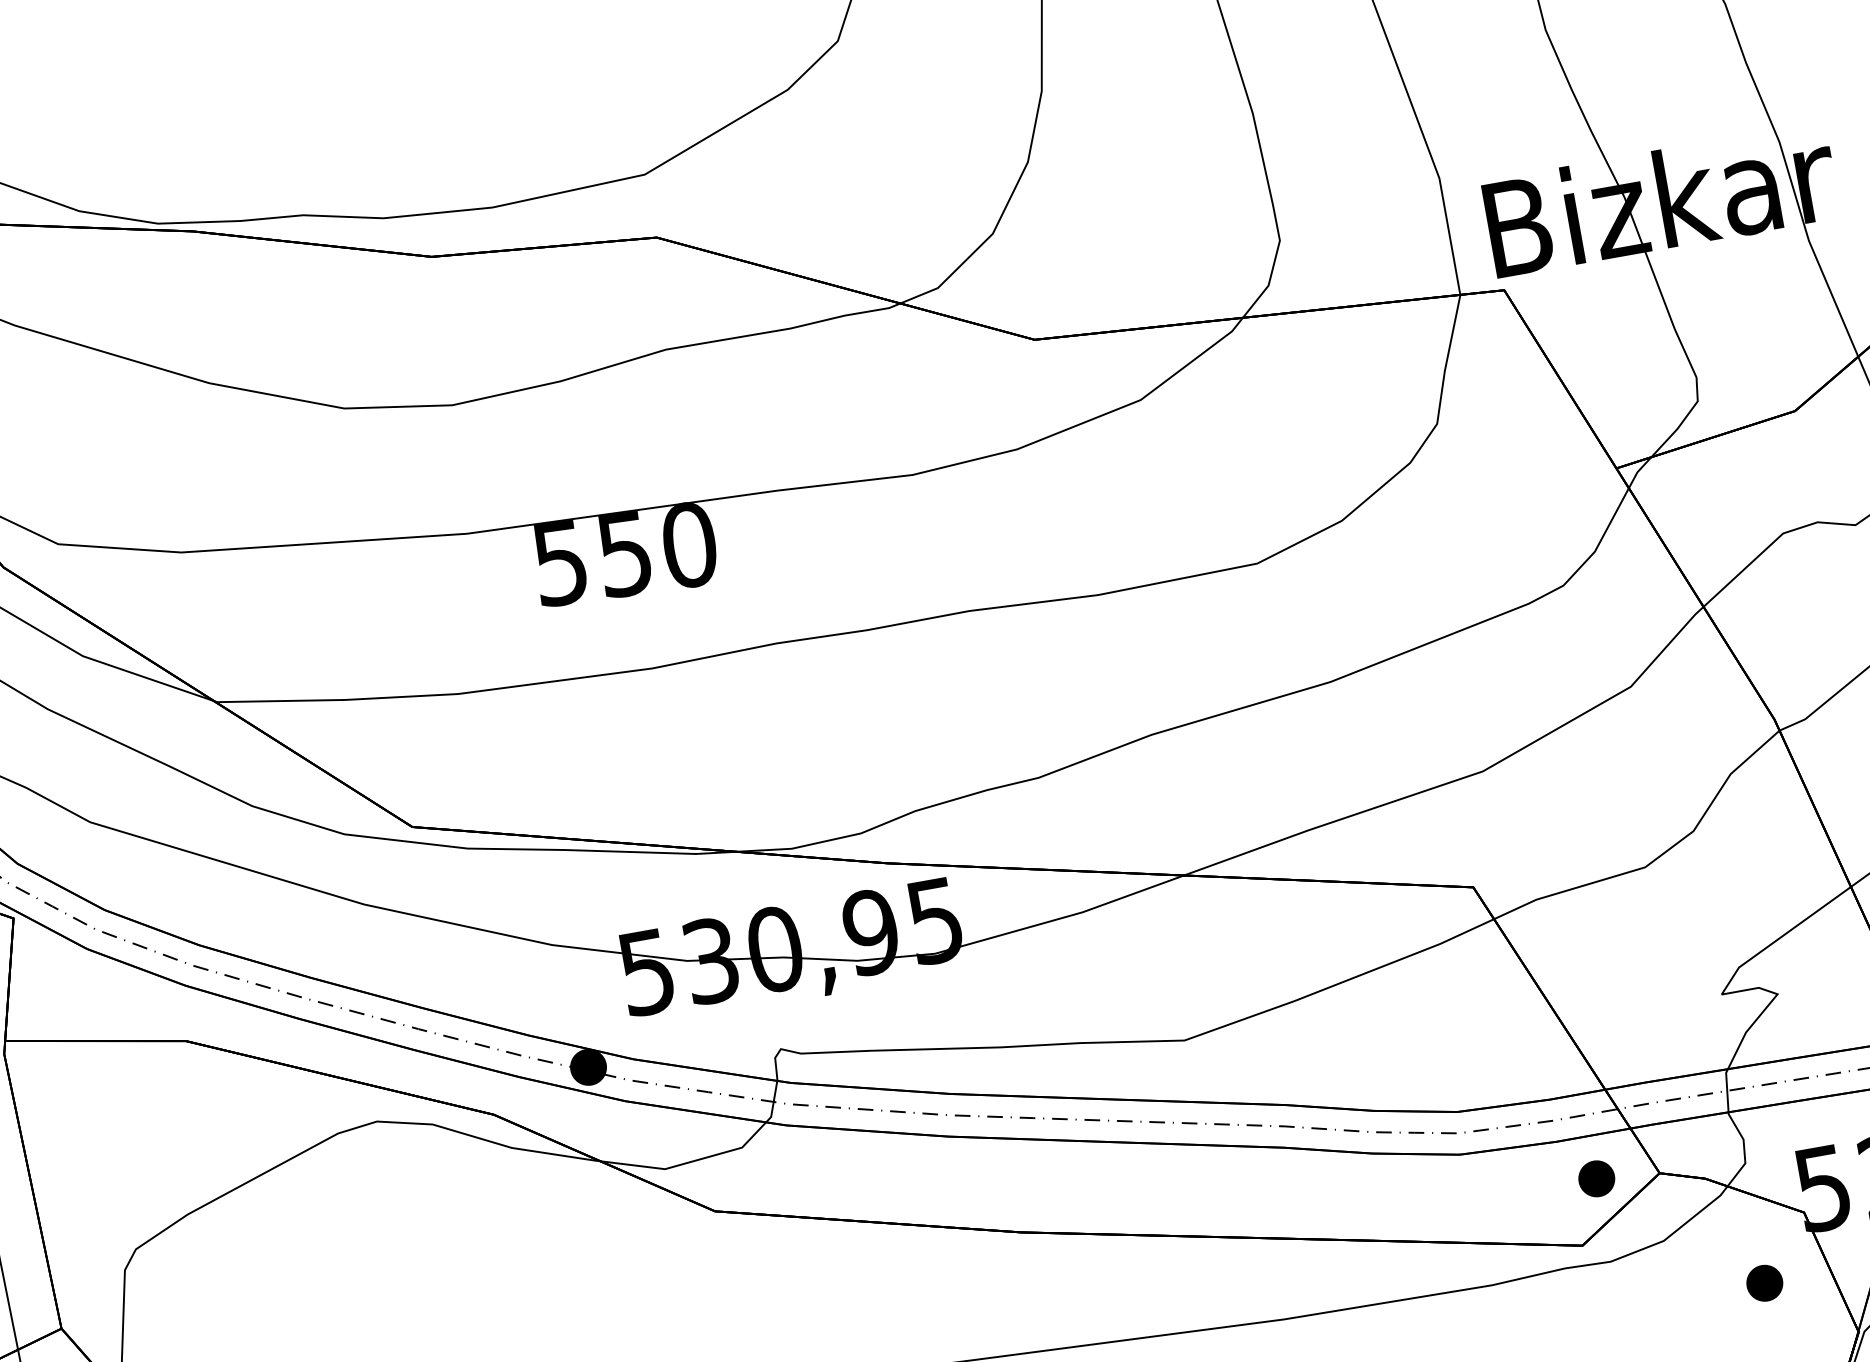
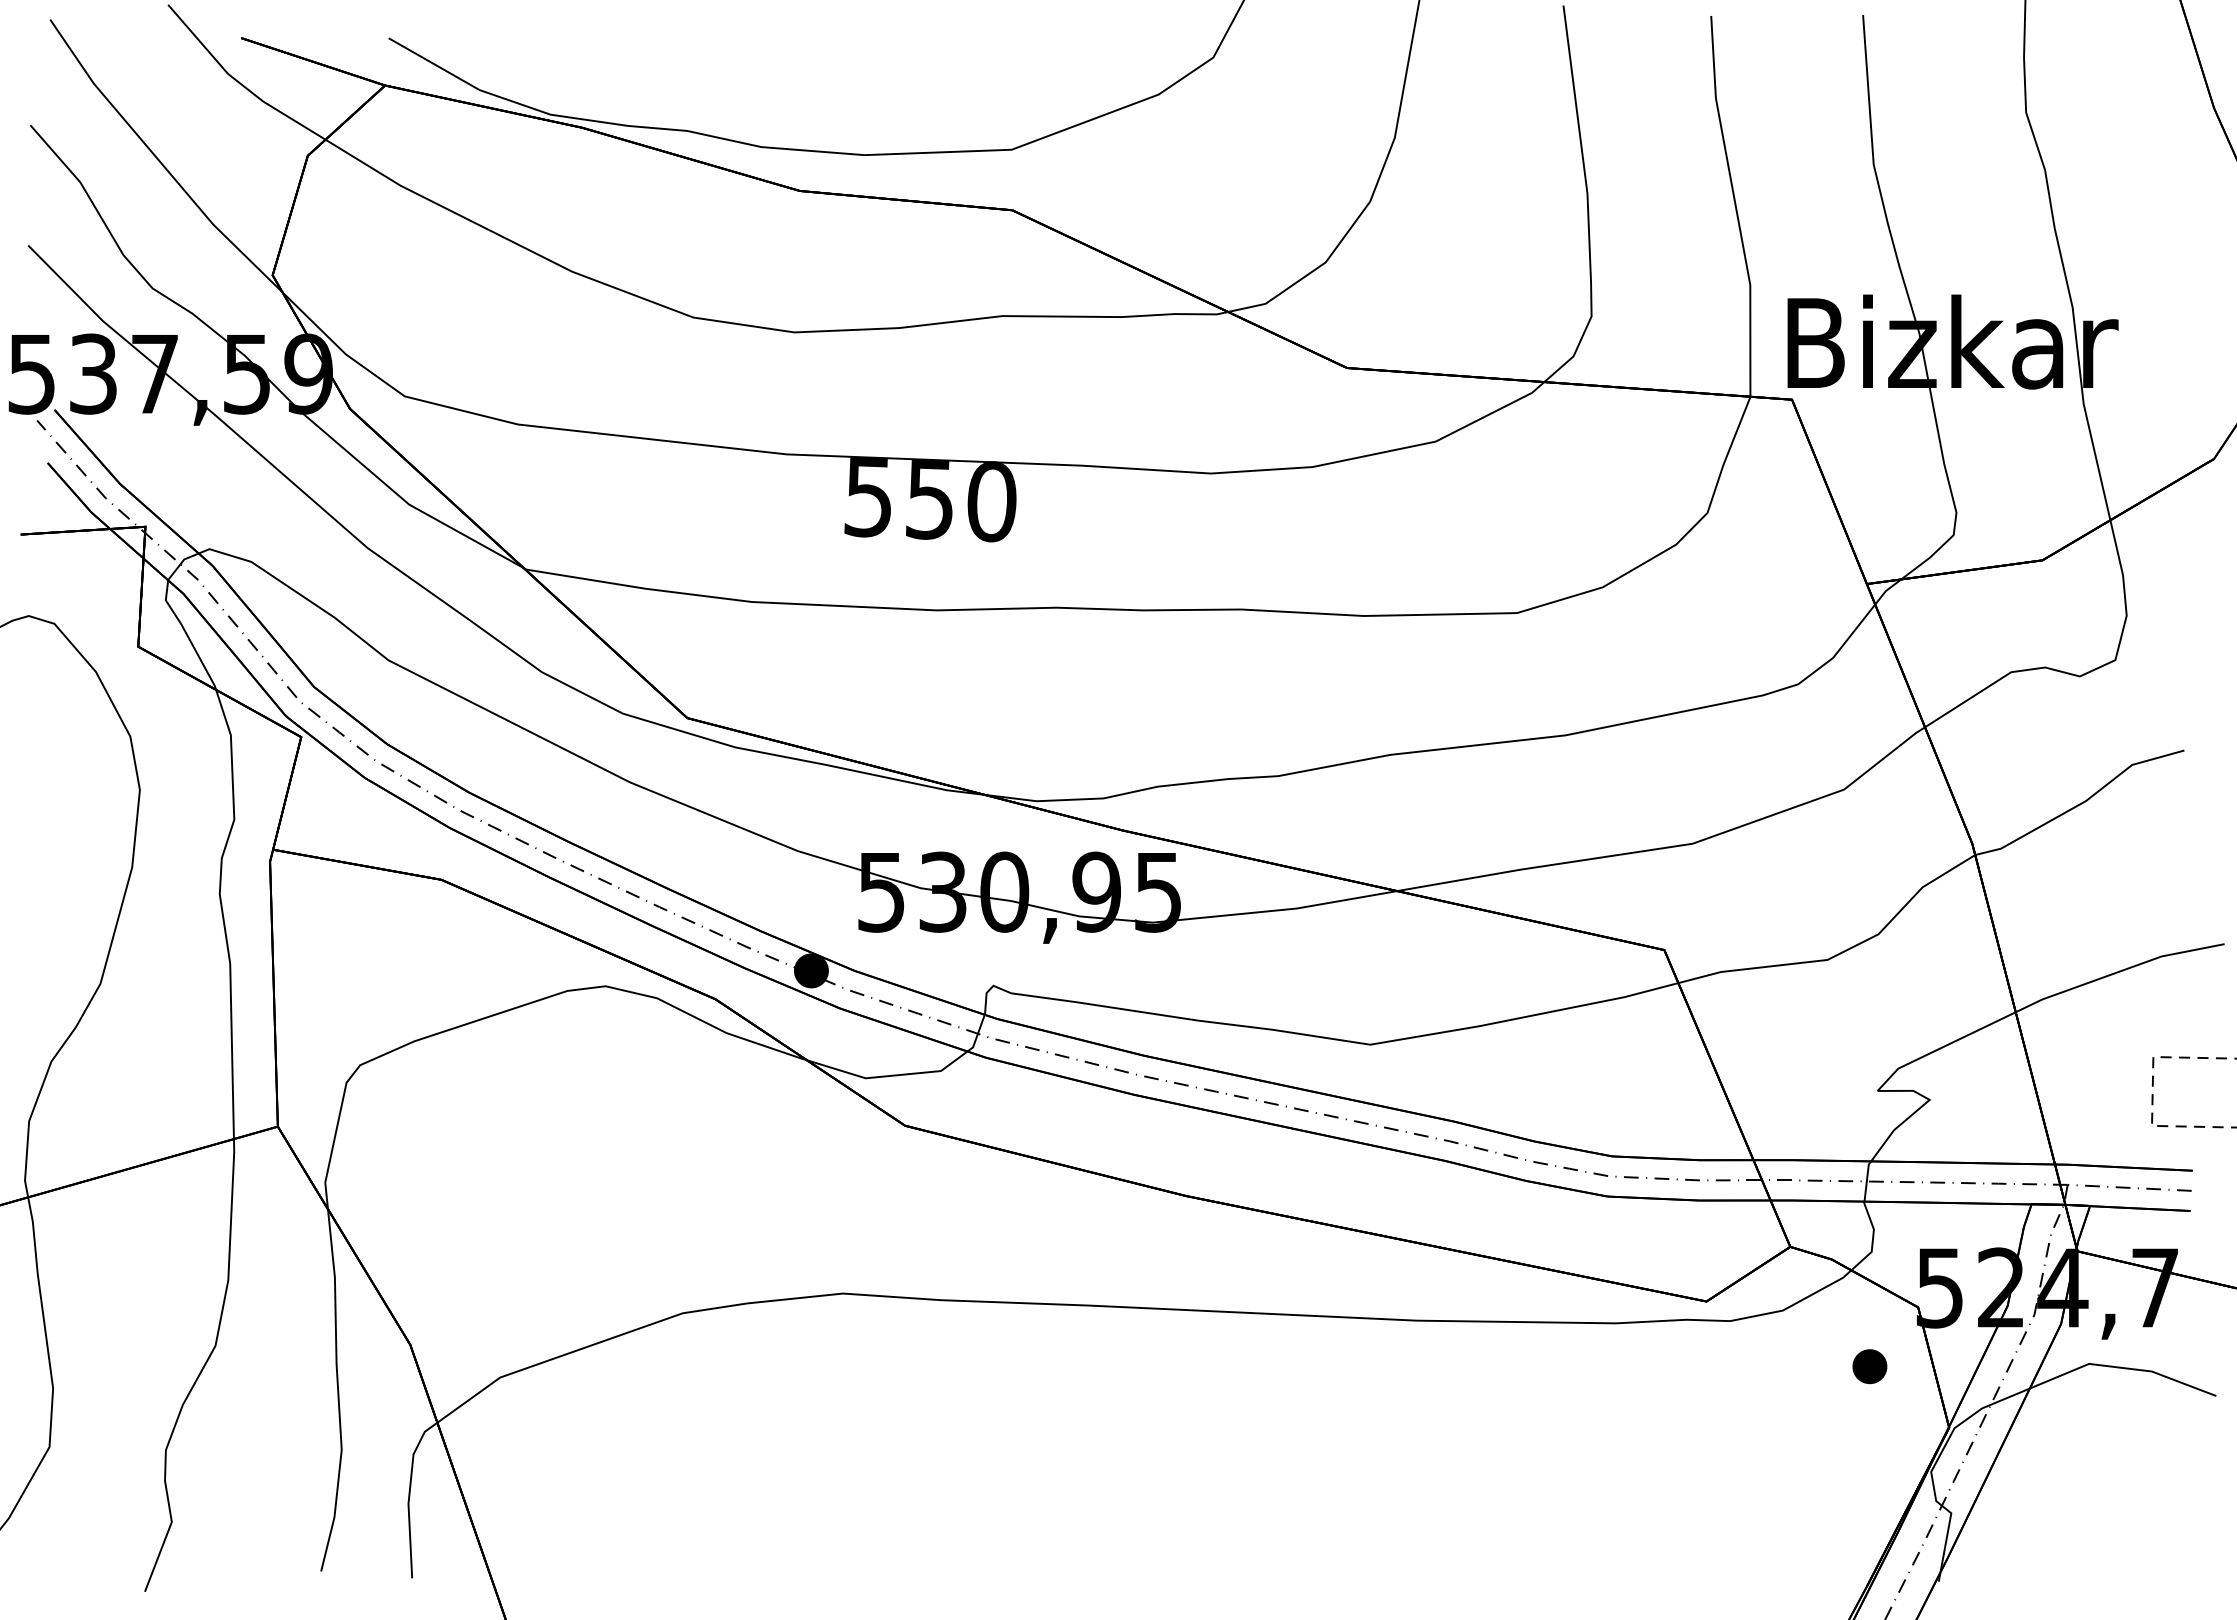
part: (1596, 1178) -> (1730, 1241), removed

